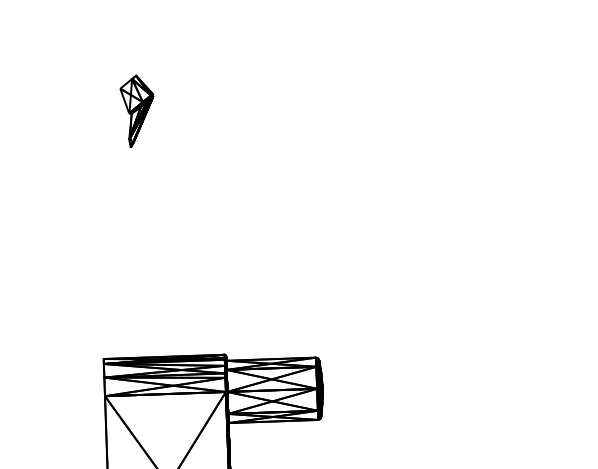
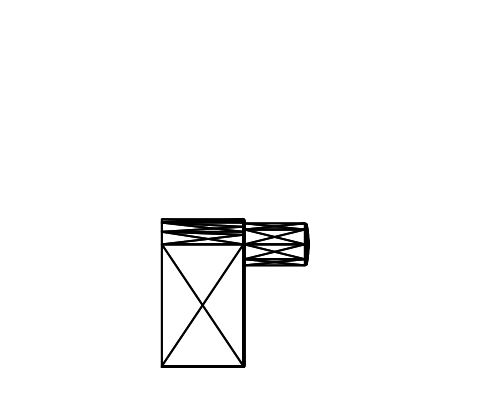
part: (137, 110) -> (190, 52), removed

